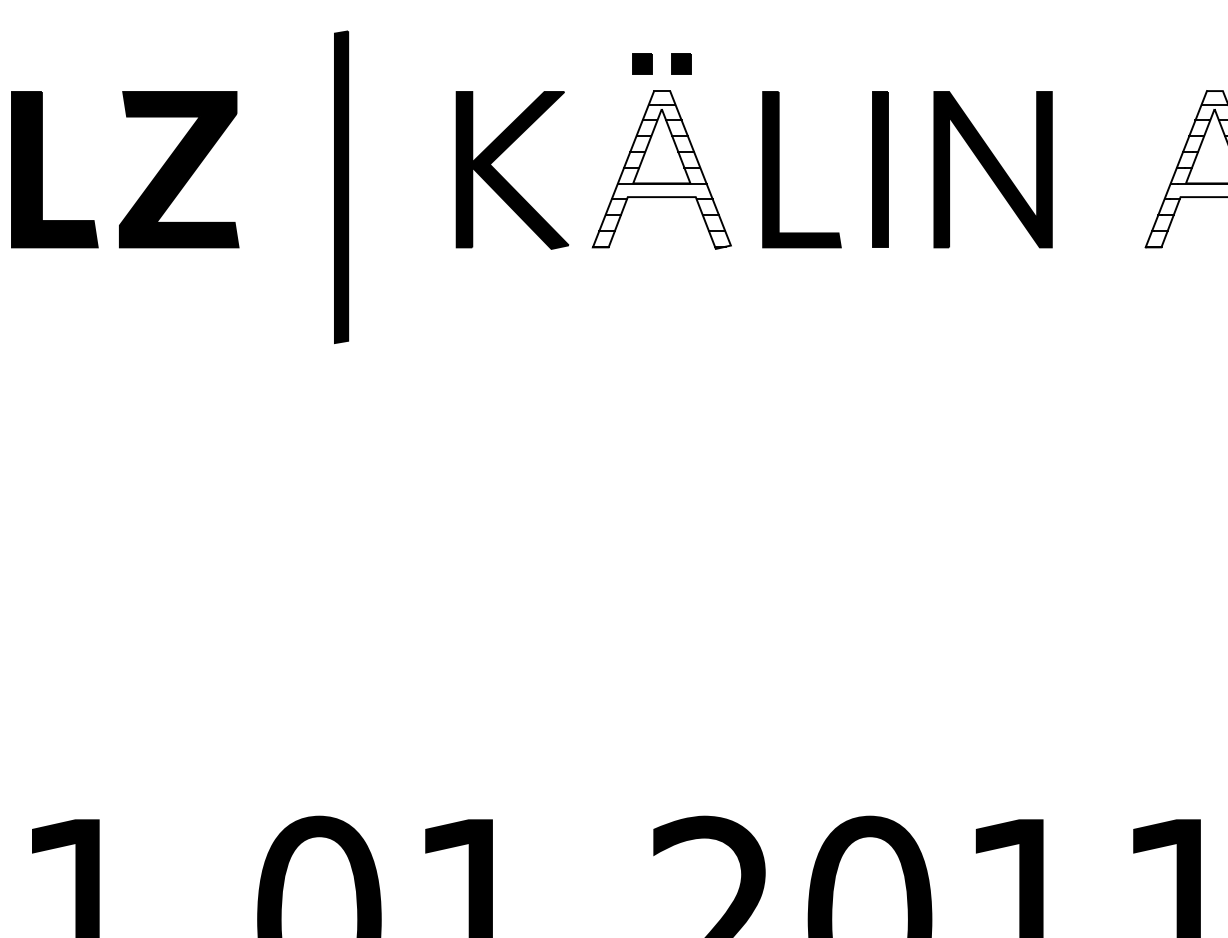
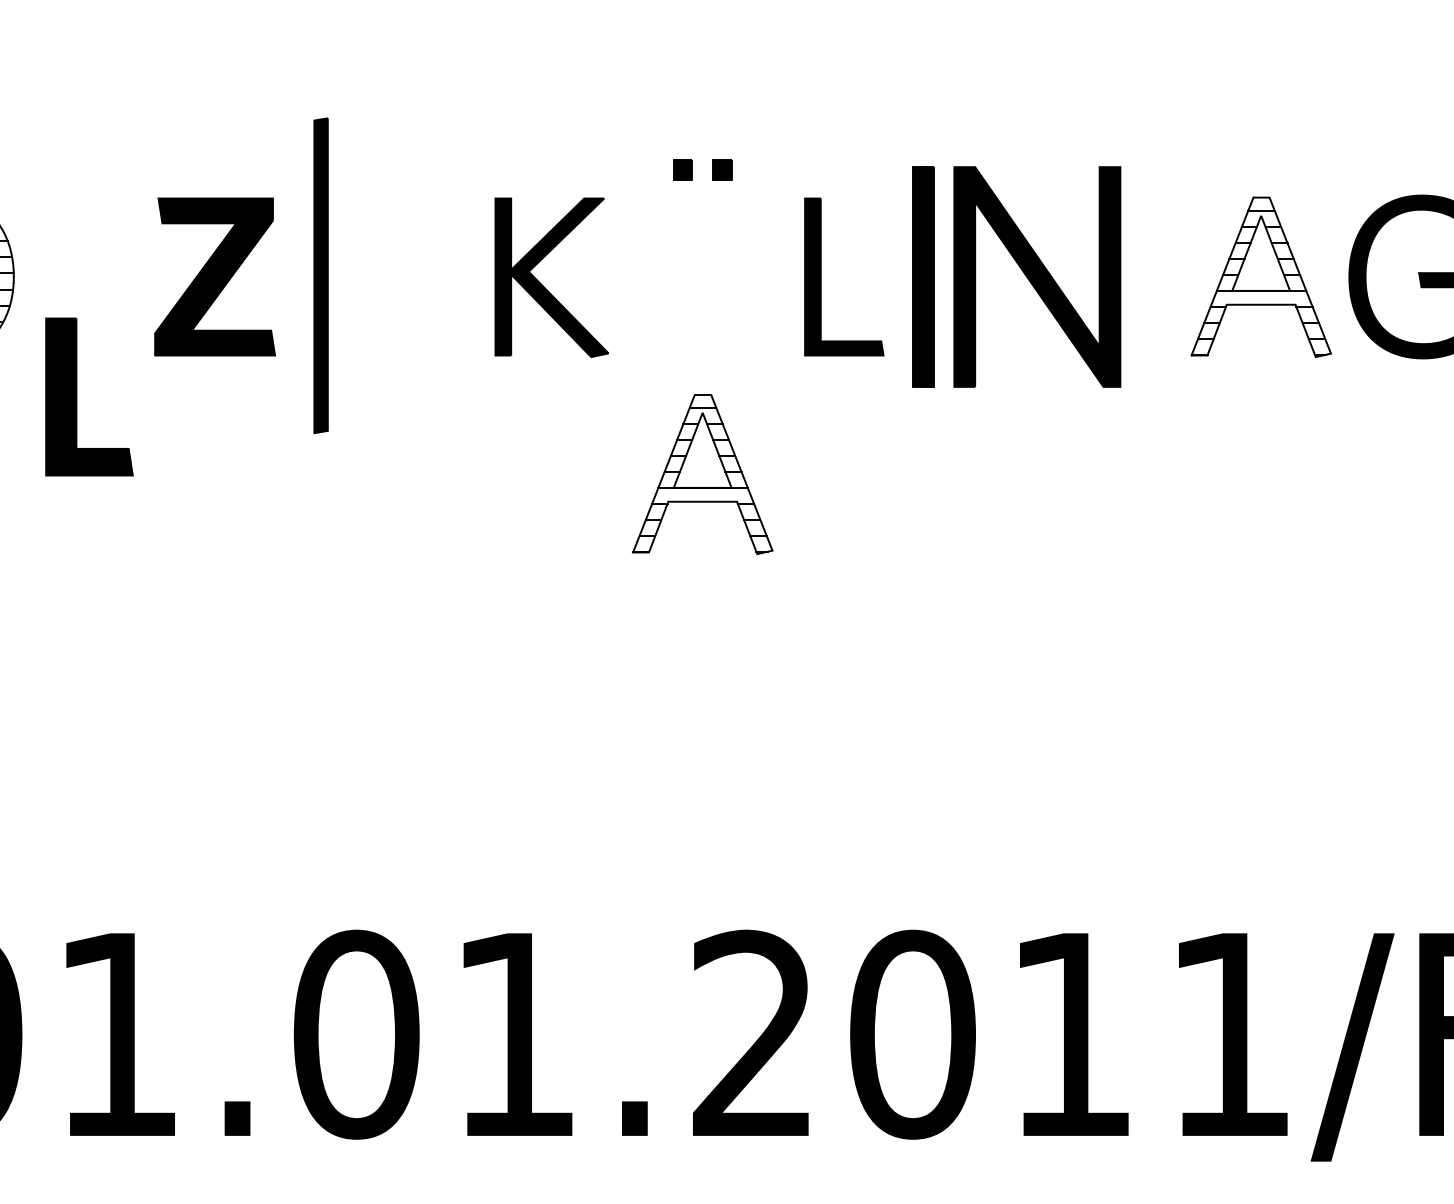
part: (43, 169) -> (77, 396), moved
part: (880, 169) -> (923, 276), size x1.4
part: (993, 169) -> (1037, 276), size x1.4
part: (661, 170) -> (702, 474), moved
part: (340, 186) -> (320, 275), moved

